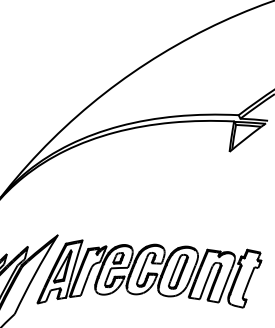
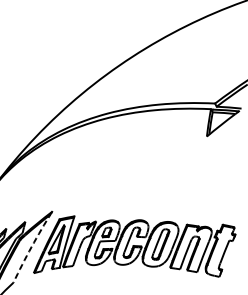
arc: (34, 274) -> (31, 246), solid -> dashed

